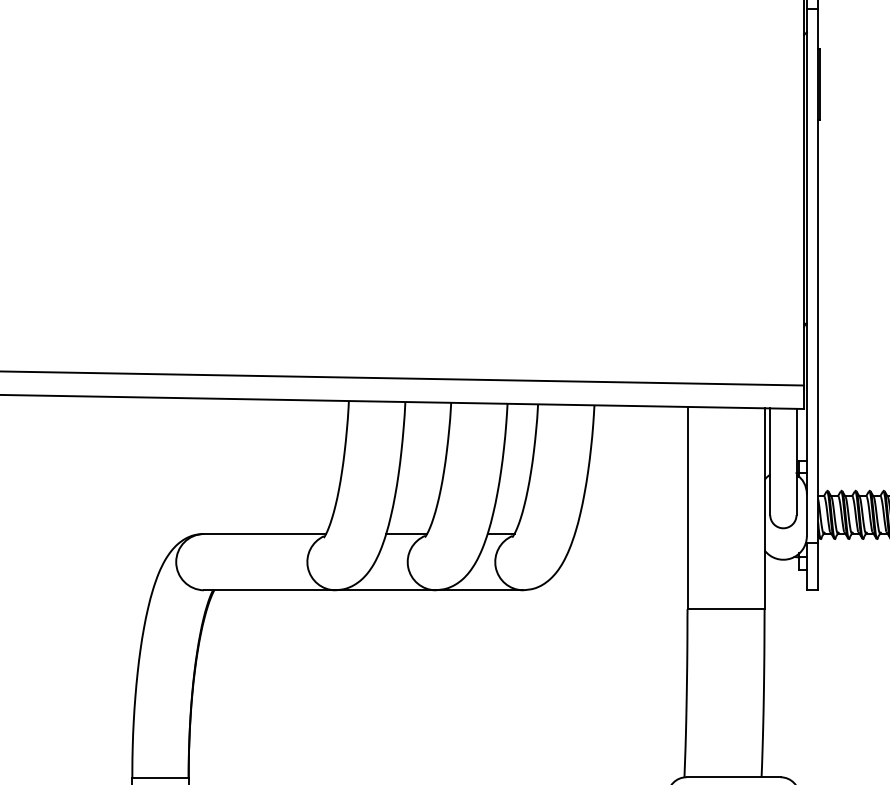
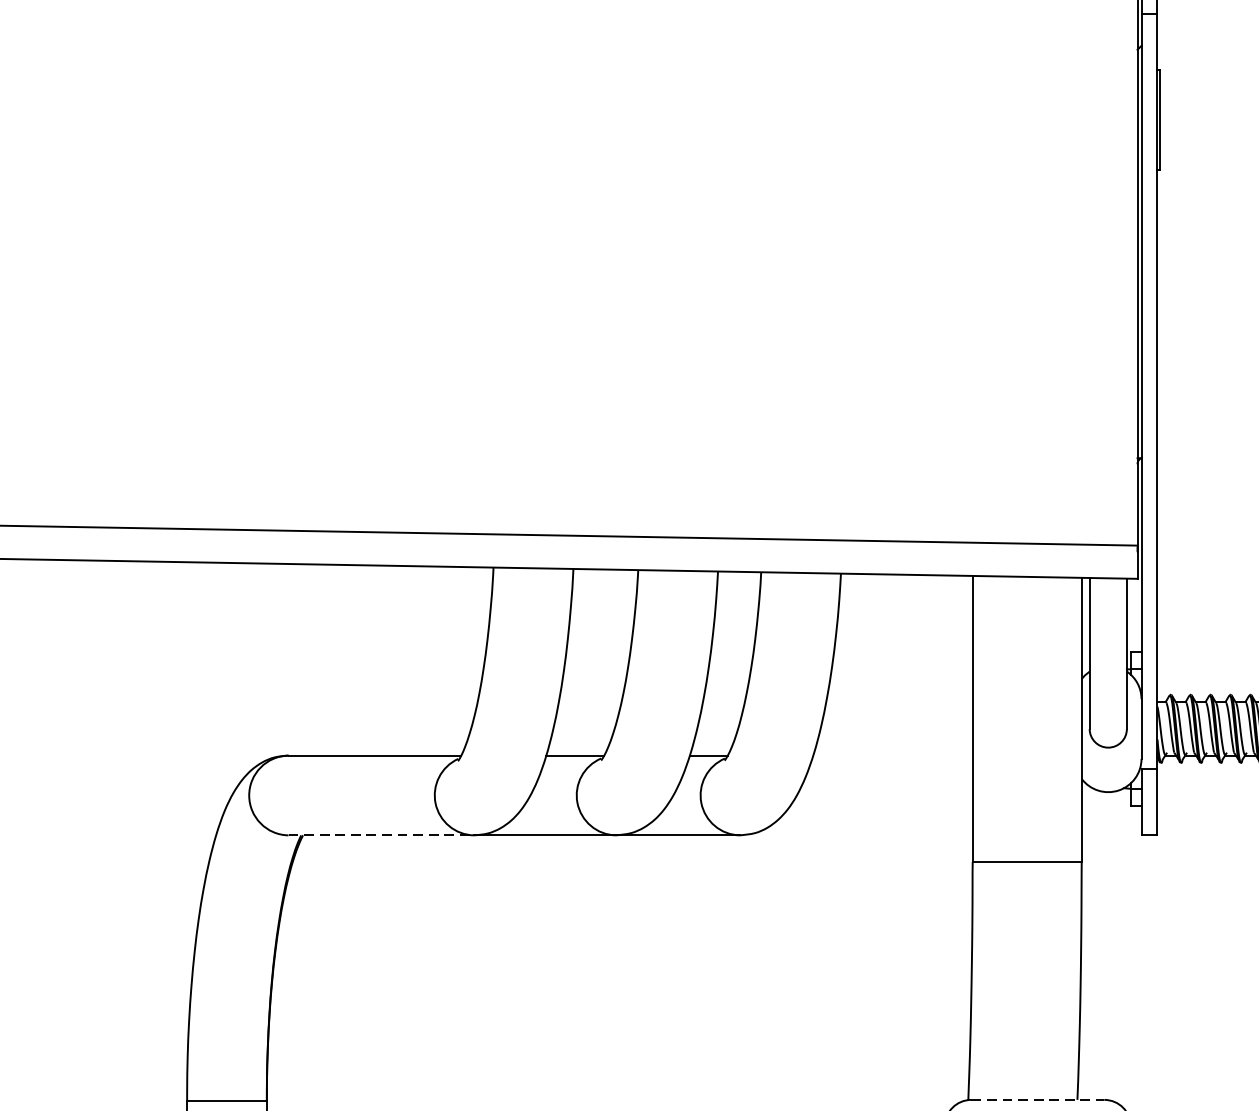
line: (269, 590) -> (381, 835), solid -> dashed
line: (733, 777) -> (1037, 1100), solid -> dashed

